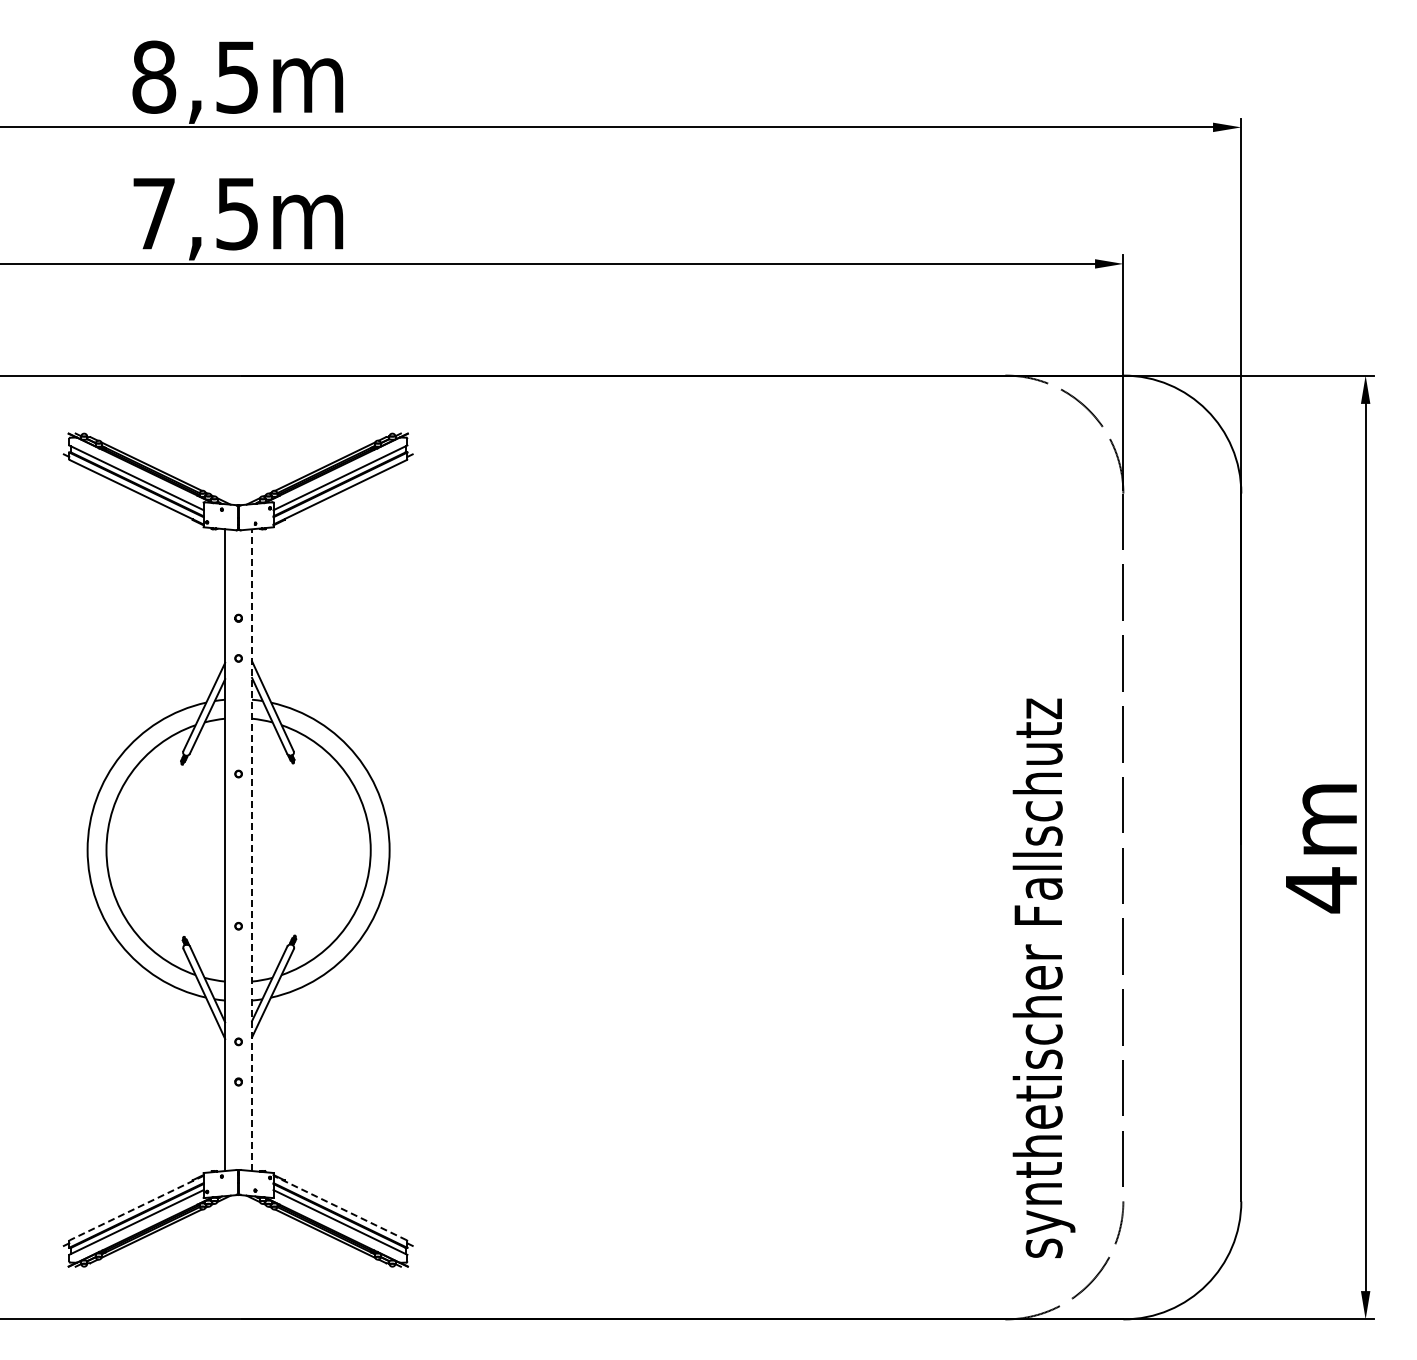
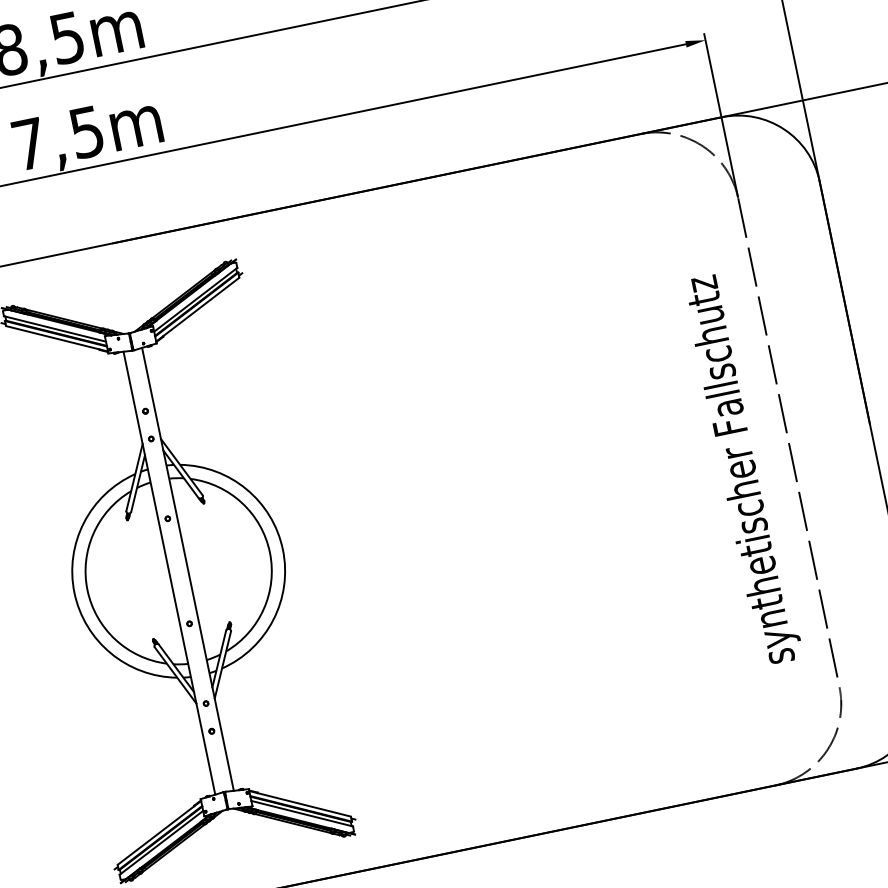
line: (252, 850) -> (188, 569), dashed -> solid
text: (1043, 978) -> (742, 469), moved
line: (339, 1207) -> (299, 803), dashed -> solid
line: (136, 1208) -> (159, 833), dashed -> solid

